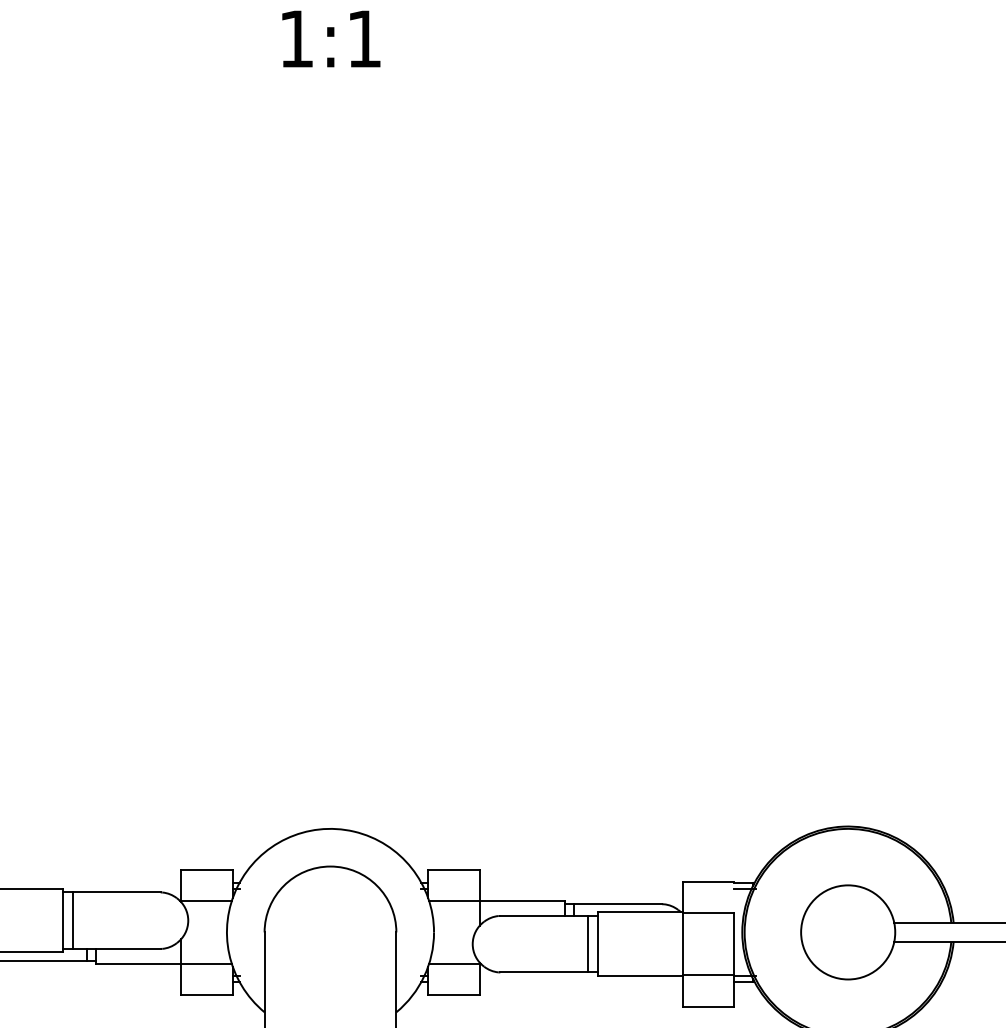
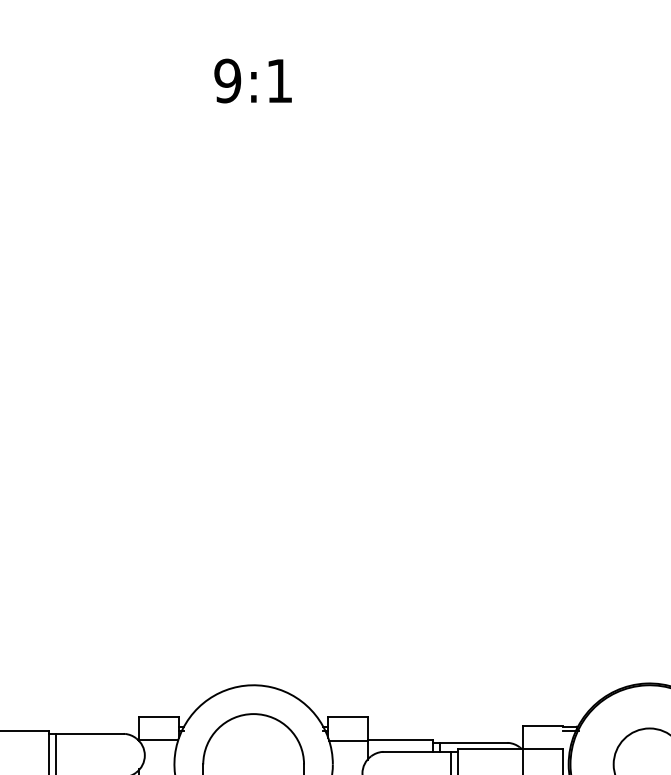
text: (296, 38) -> (227, 80), 1:1 -> 9:1

